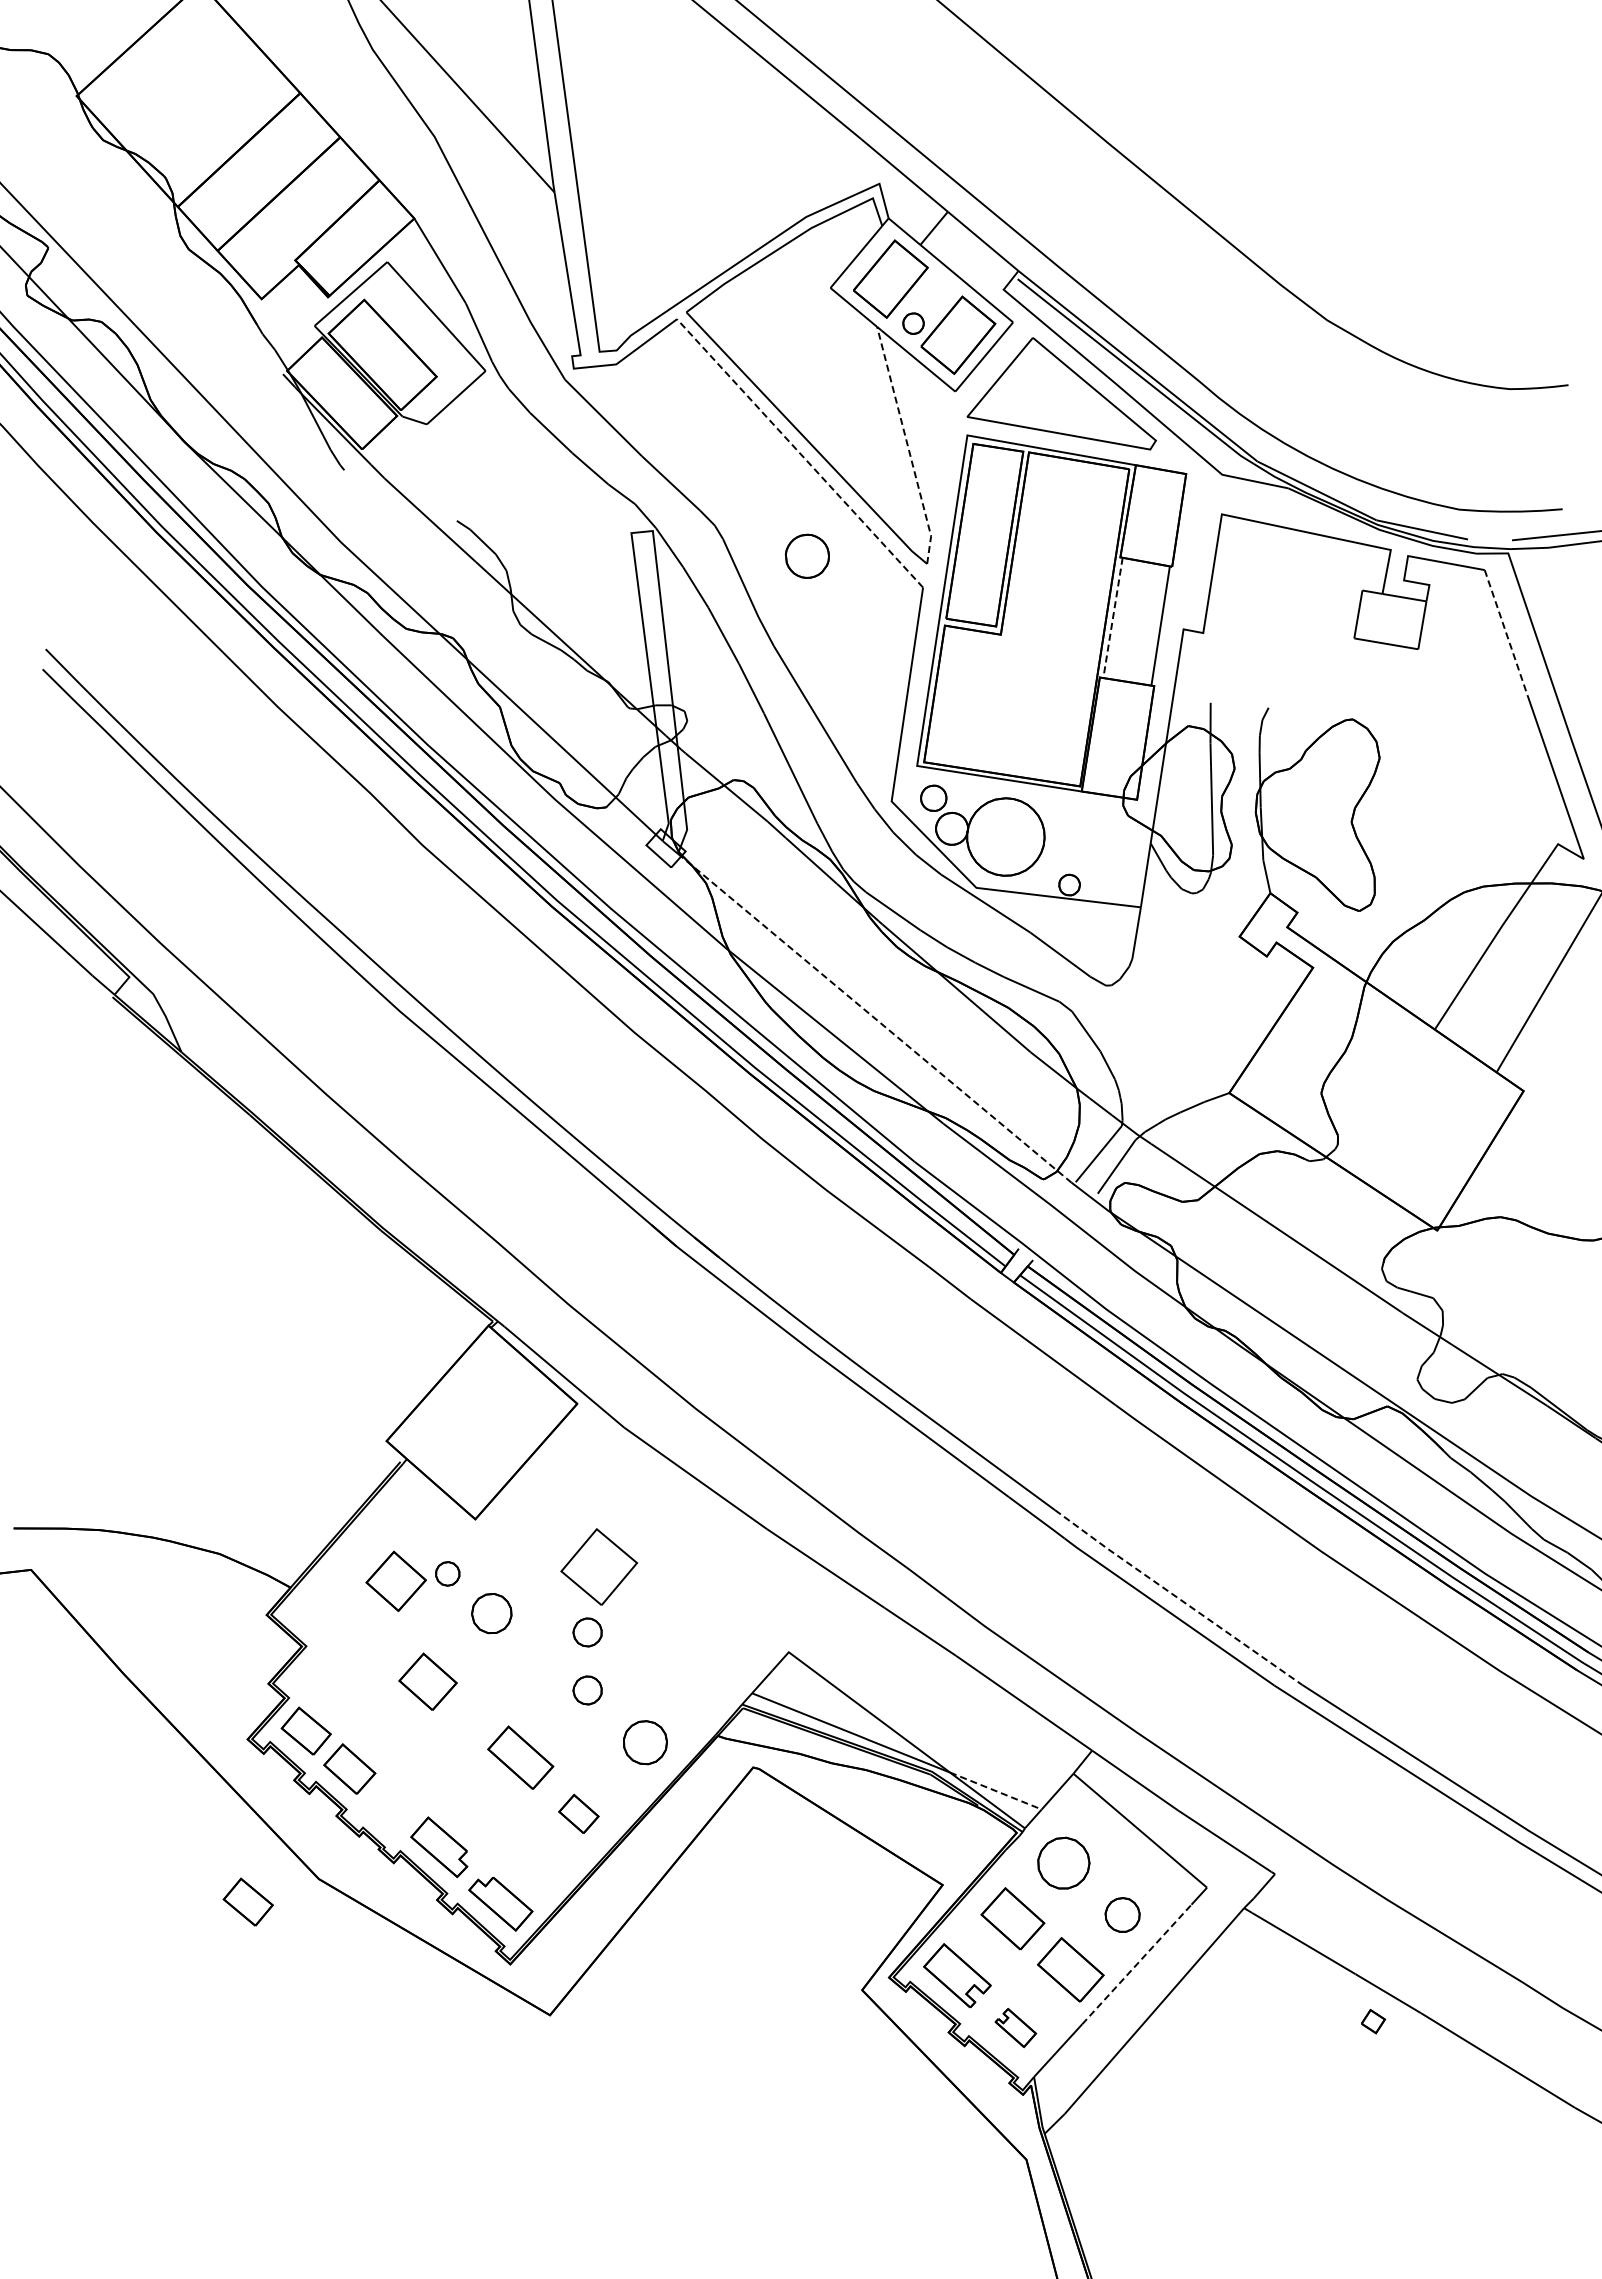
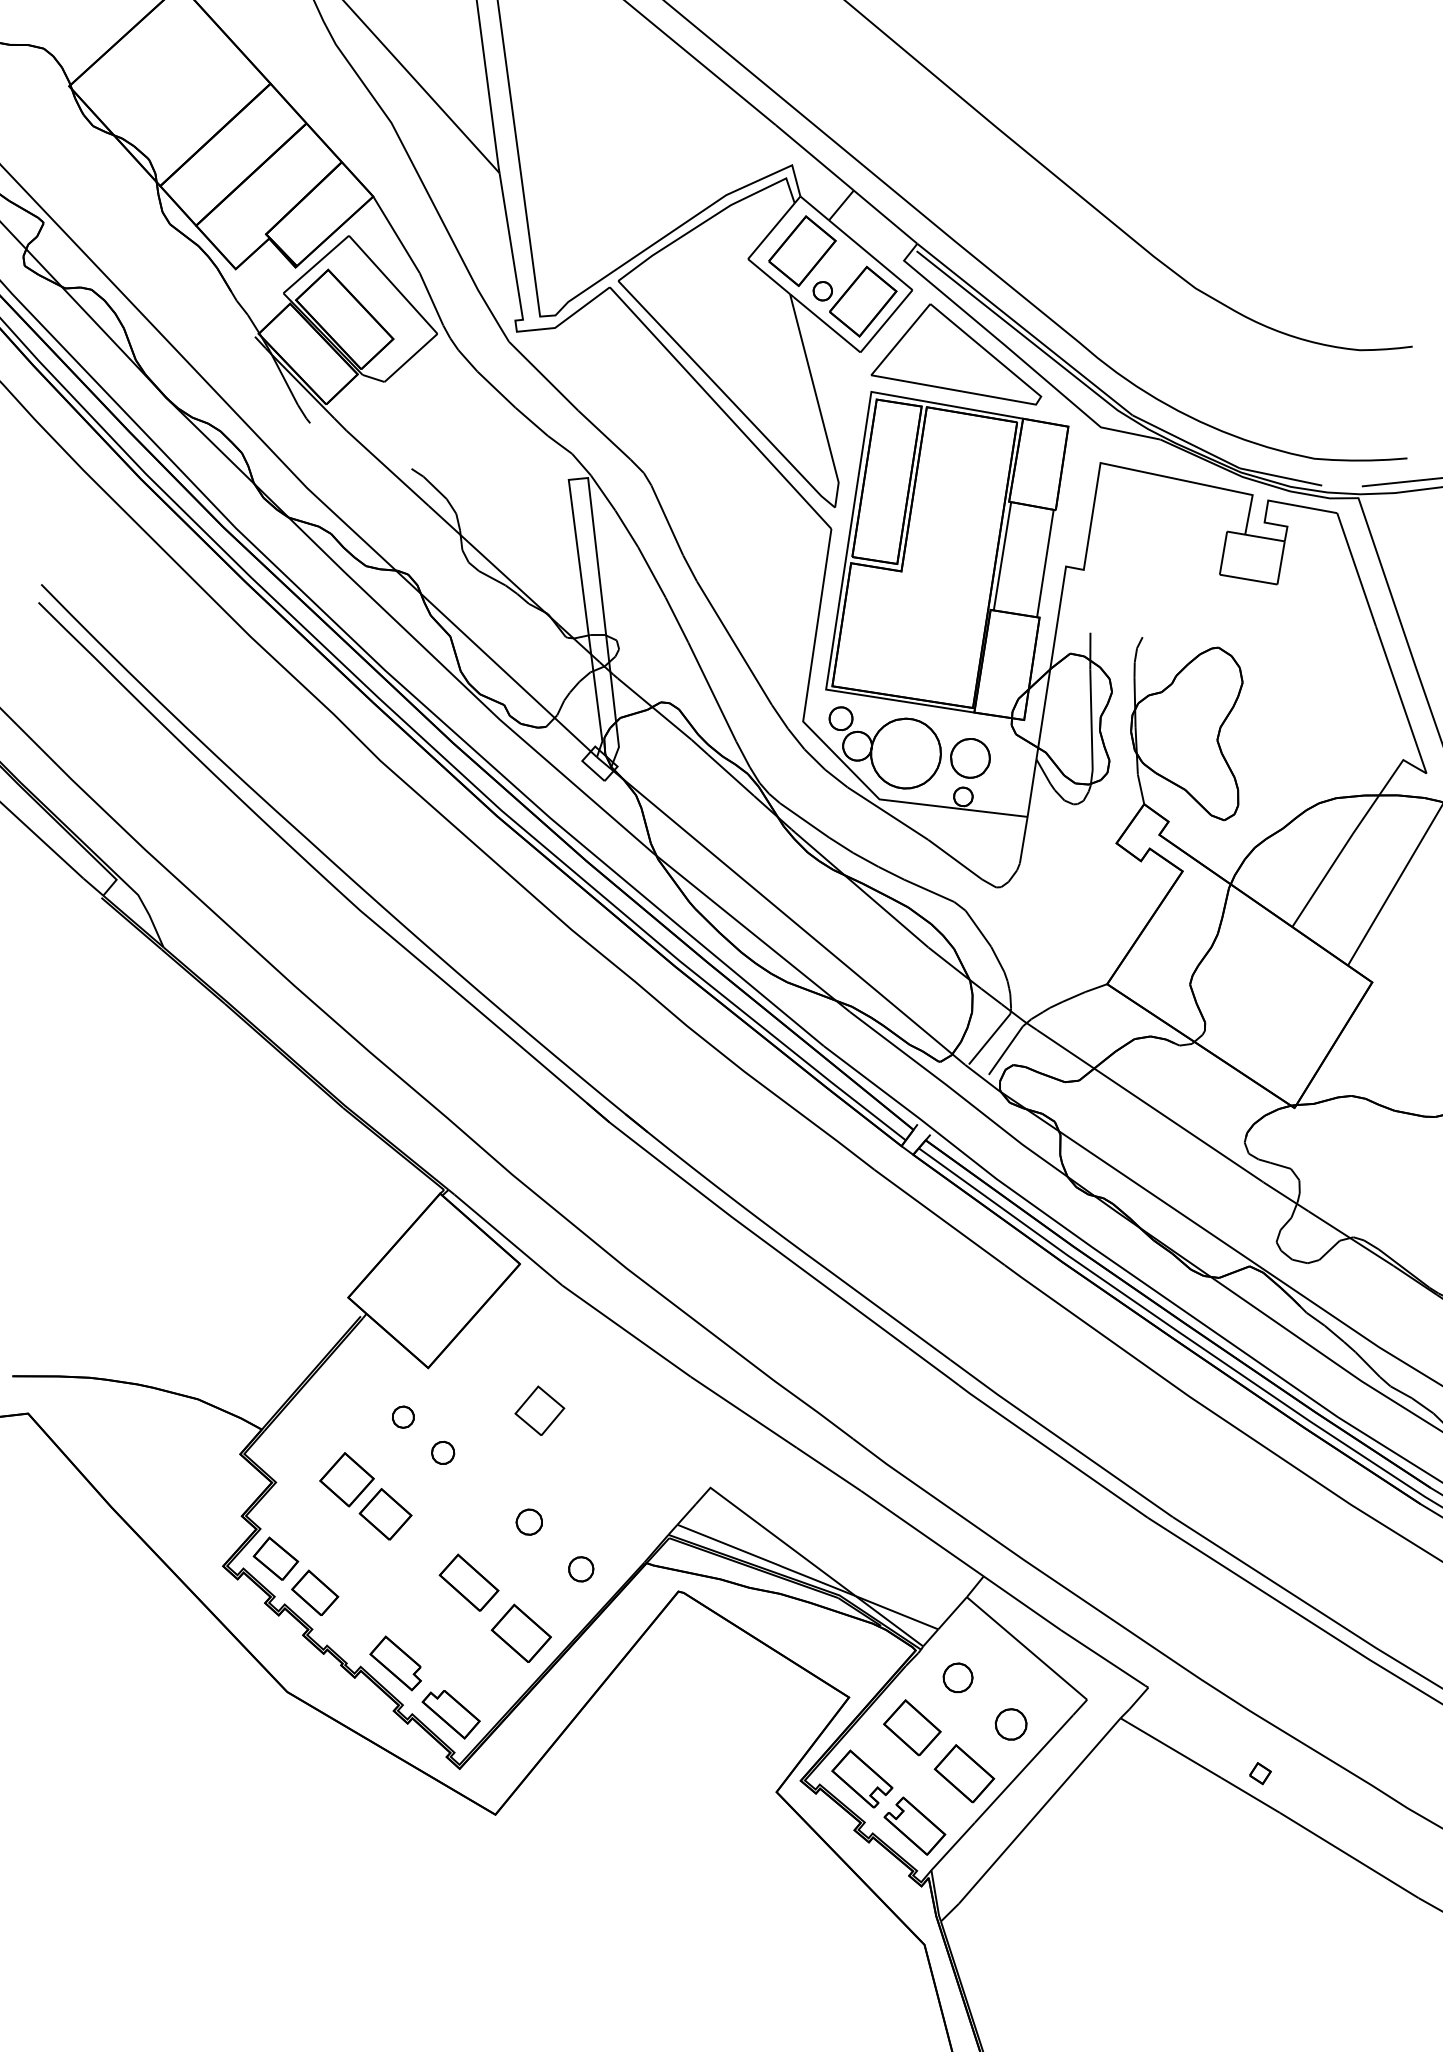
line: (907, 445) -> (817, 400), dashed -> solid
line: (799, 453) -> (720, 408), dashed -> solid
part: (806, 555) -> (969, 757), moved
line: (1113, 617) -> (1002, 555), dashed -> solid
line: (1506, 633) -> (1356, 570), dashed -> solid
line: (875, 1018) -> (788, 917), dashed -> solid
part: (599, 1566) -> (540, 1410), size x0.71
part: (395, 1580) -> (346, 1479), moved
line: (1177, 1597) -> (1060, 1438), dashed -> solid
part: (491, 1613) -> (442, 1452), size x0.62
part: (587, 1632) -> (529, 1469), removed
part: (644, 1742) -> (580, 1569), size x0.62
line: (996, 1791) -> (897, 1613), dashed -> solid
part: (578, 1813) -> (521, 1633), size x1.67
part: (1063, 1863) -> (957, 1678), size x0.62
part: (247, 1901) -> (223, 1712), removed
line: (1137, 1964) -> (1024, 1768), dashed -> solid
part: (1373, 2021) -> (1260, 1773), moved
part: (1015, 2027) -> (914, 1825), size x1.67

